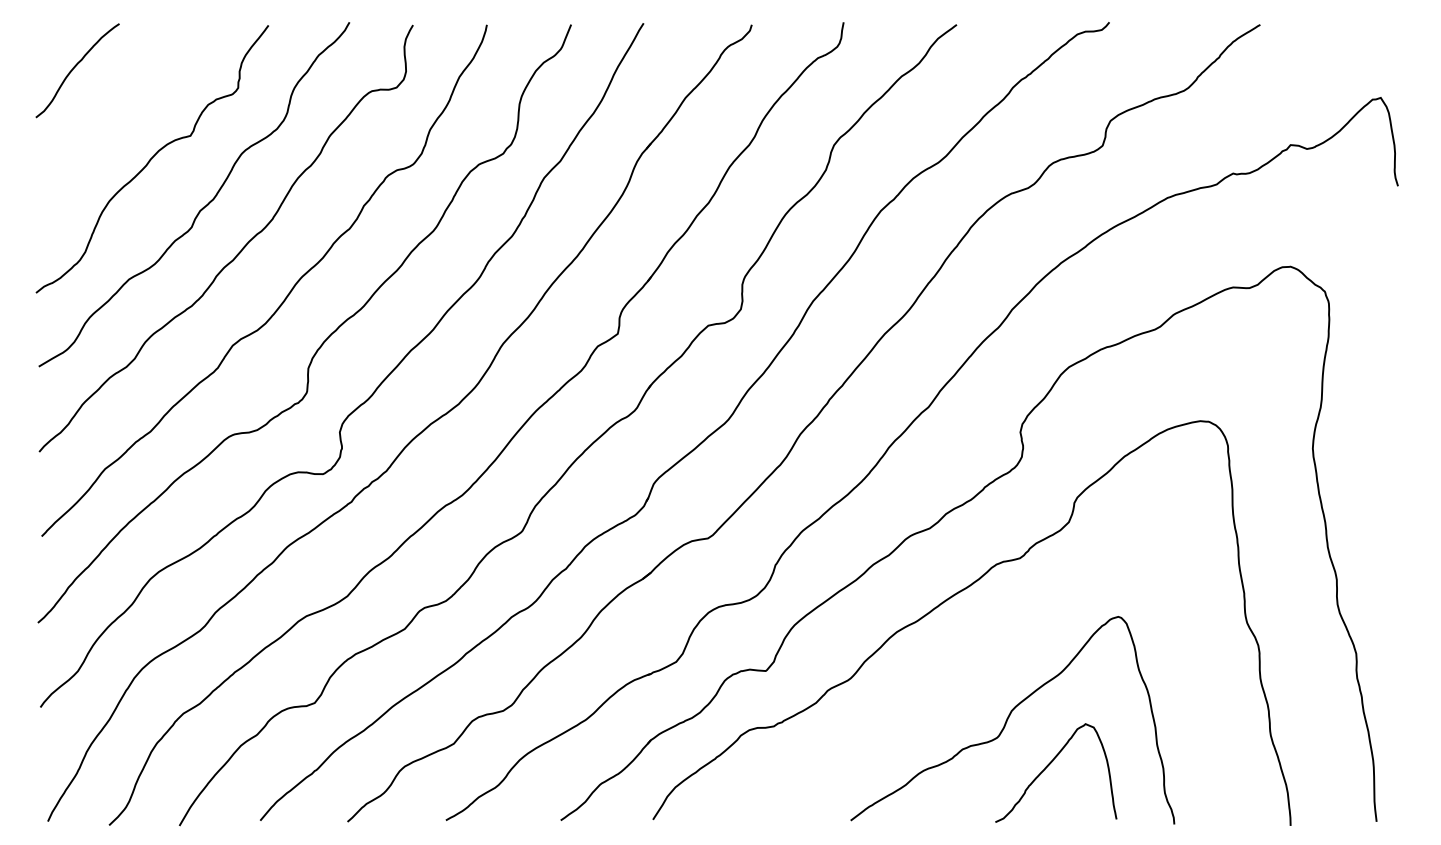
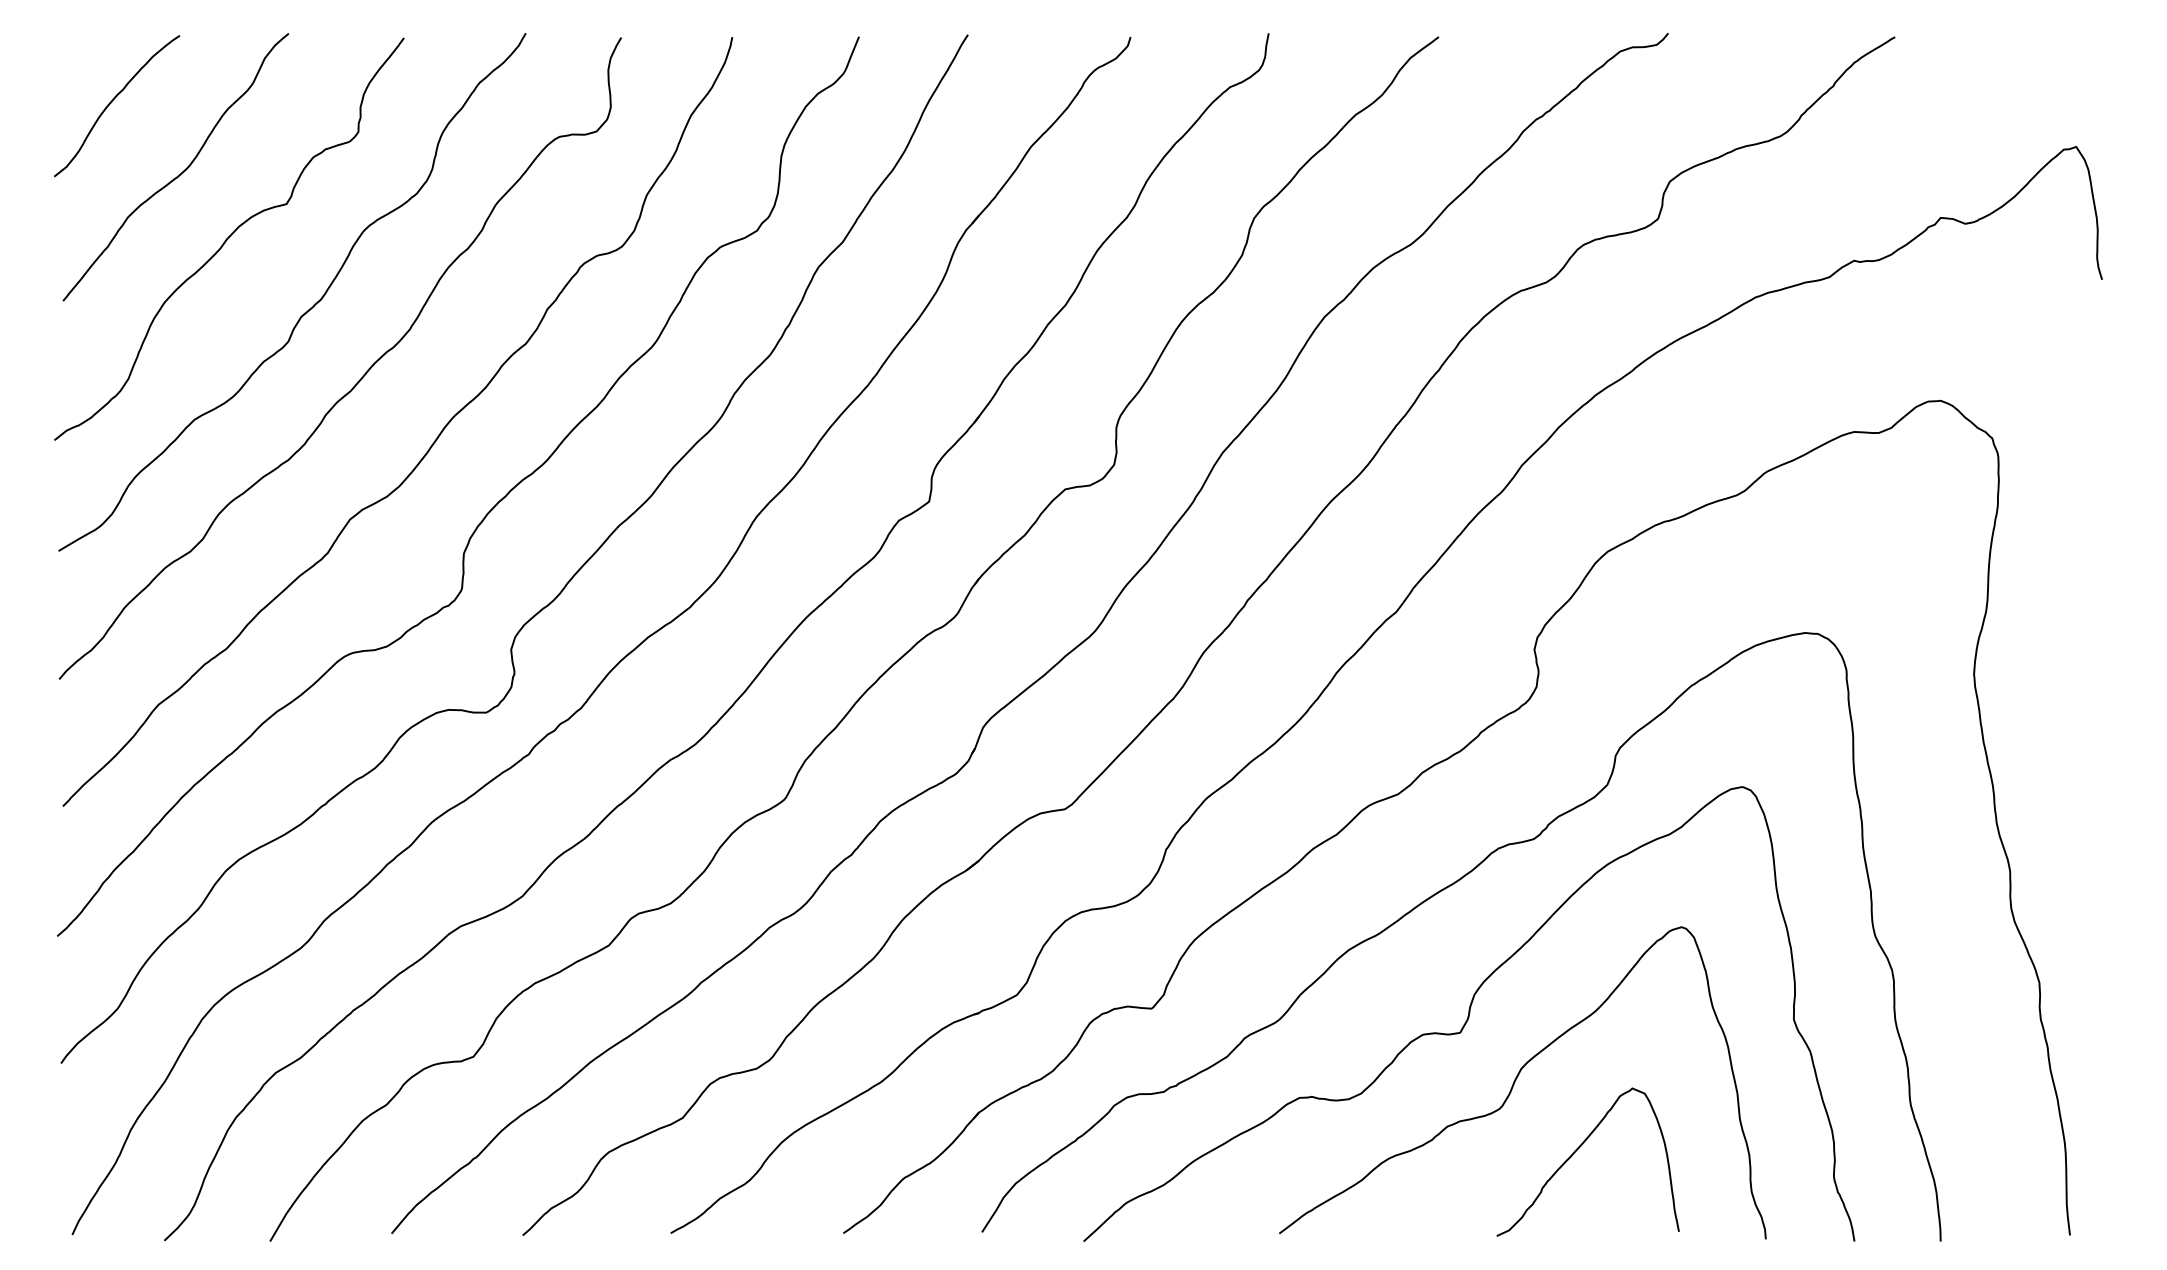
curve: (120, 114) -> (181, 171), added
curve: (977, 674) -> (1469, 1013), added

